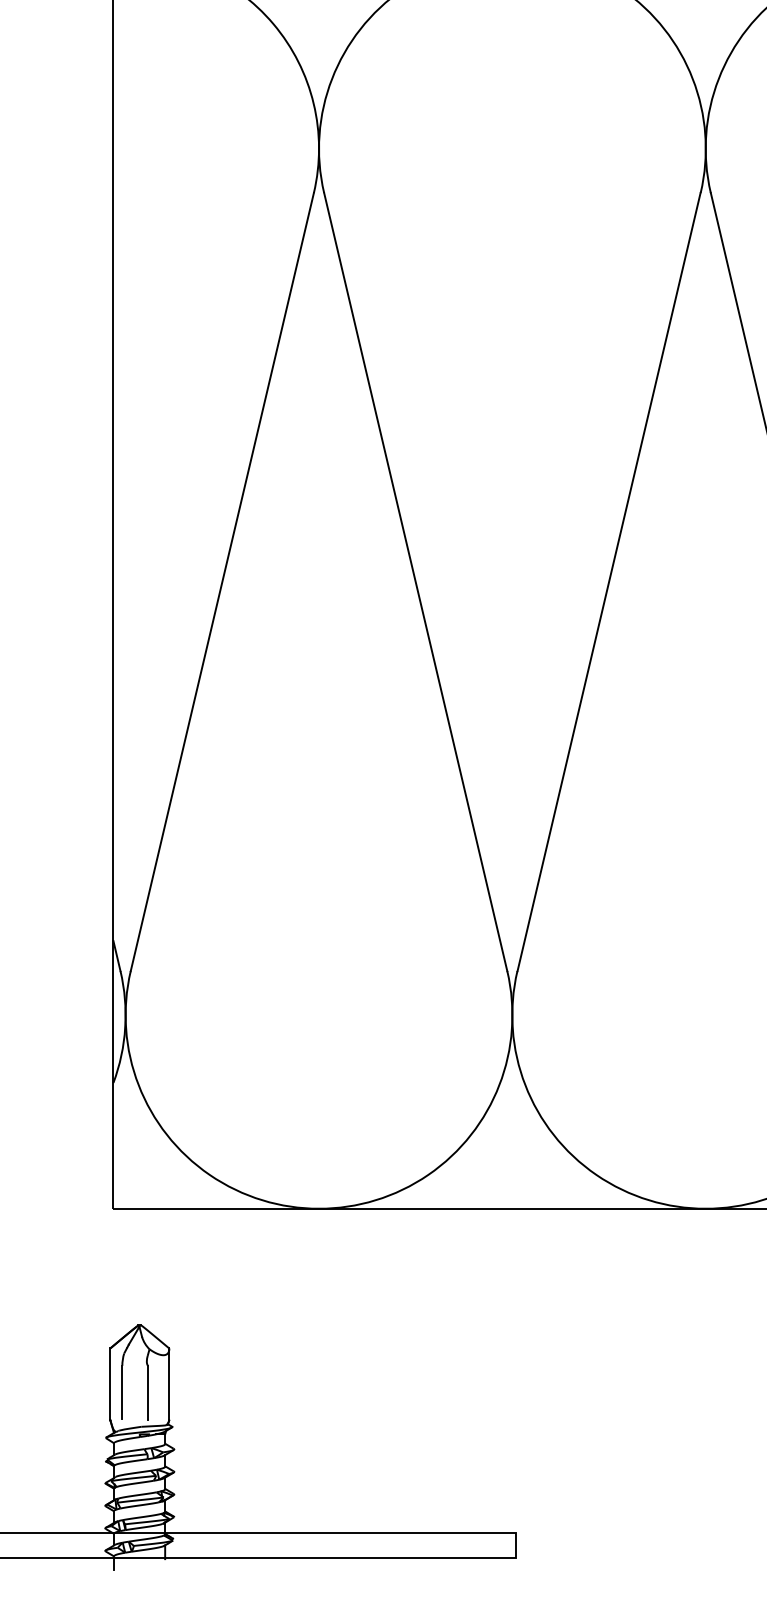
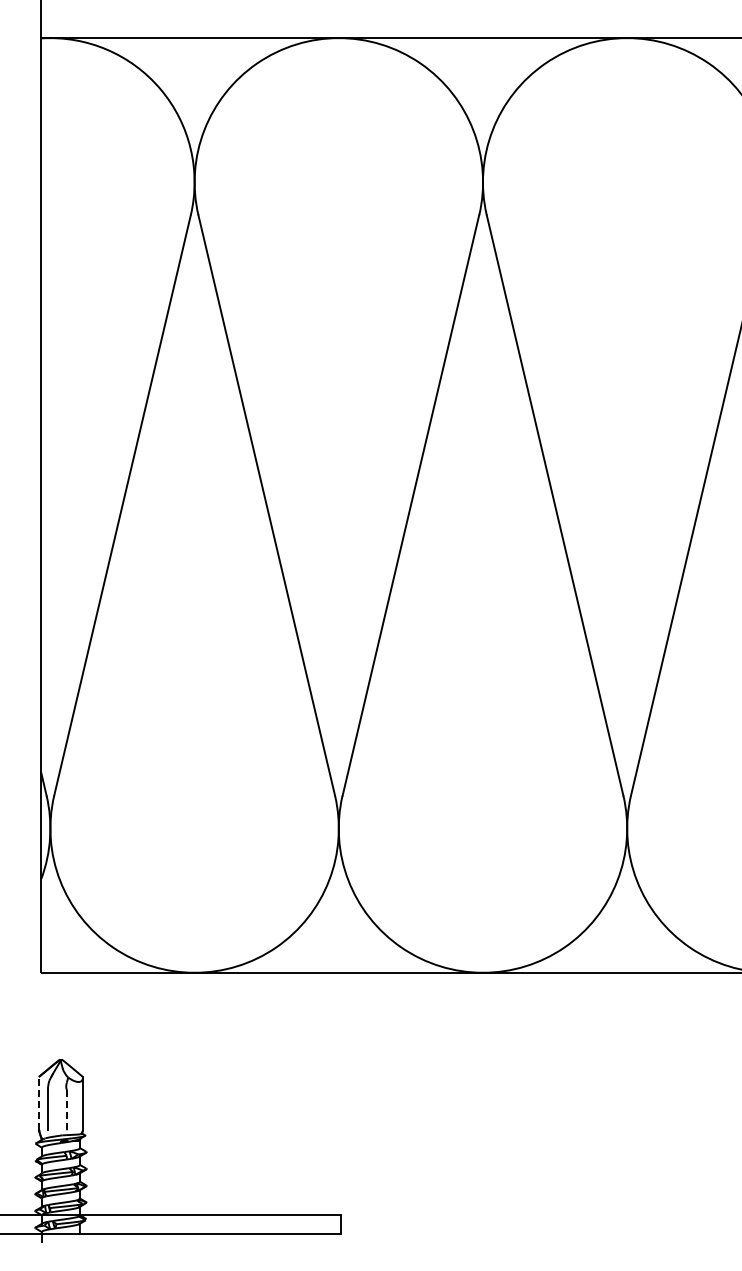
line: (109, 1384) -> (38, 1103), solid -> dashed
line: (148, 1393) -> (67, 1110), solid -> dashed

